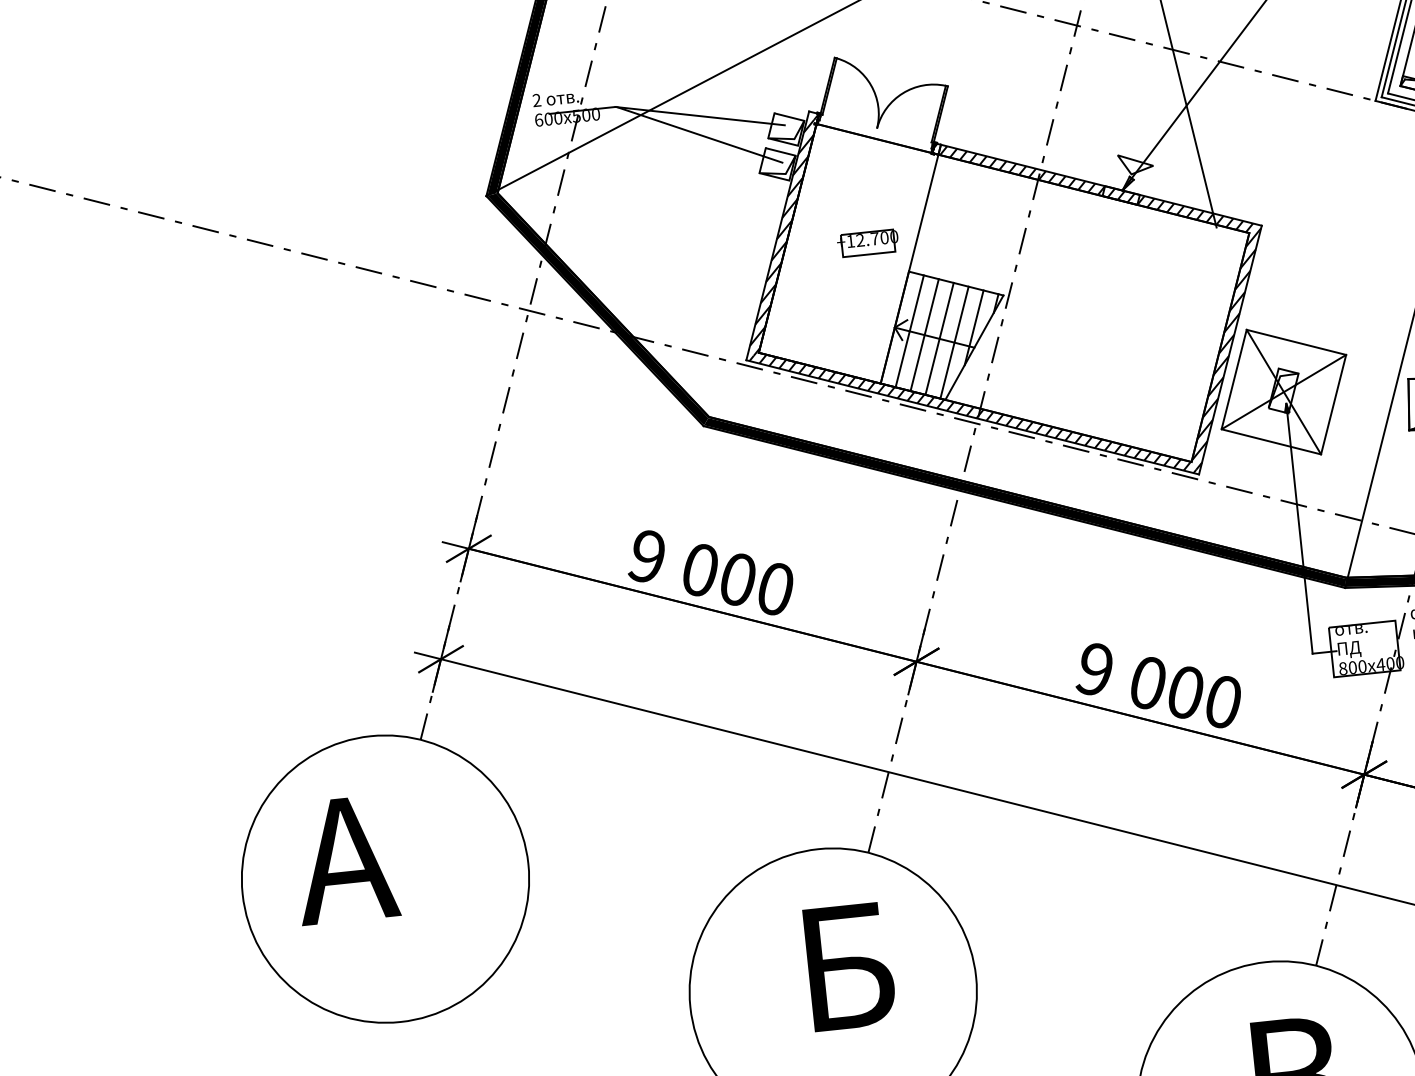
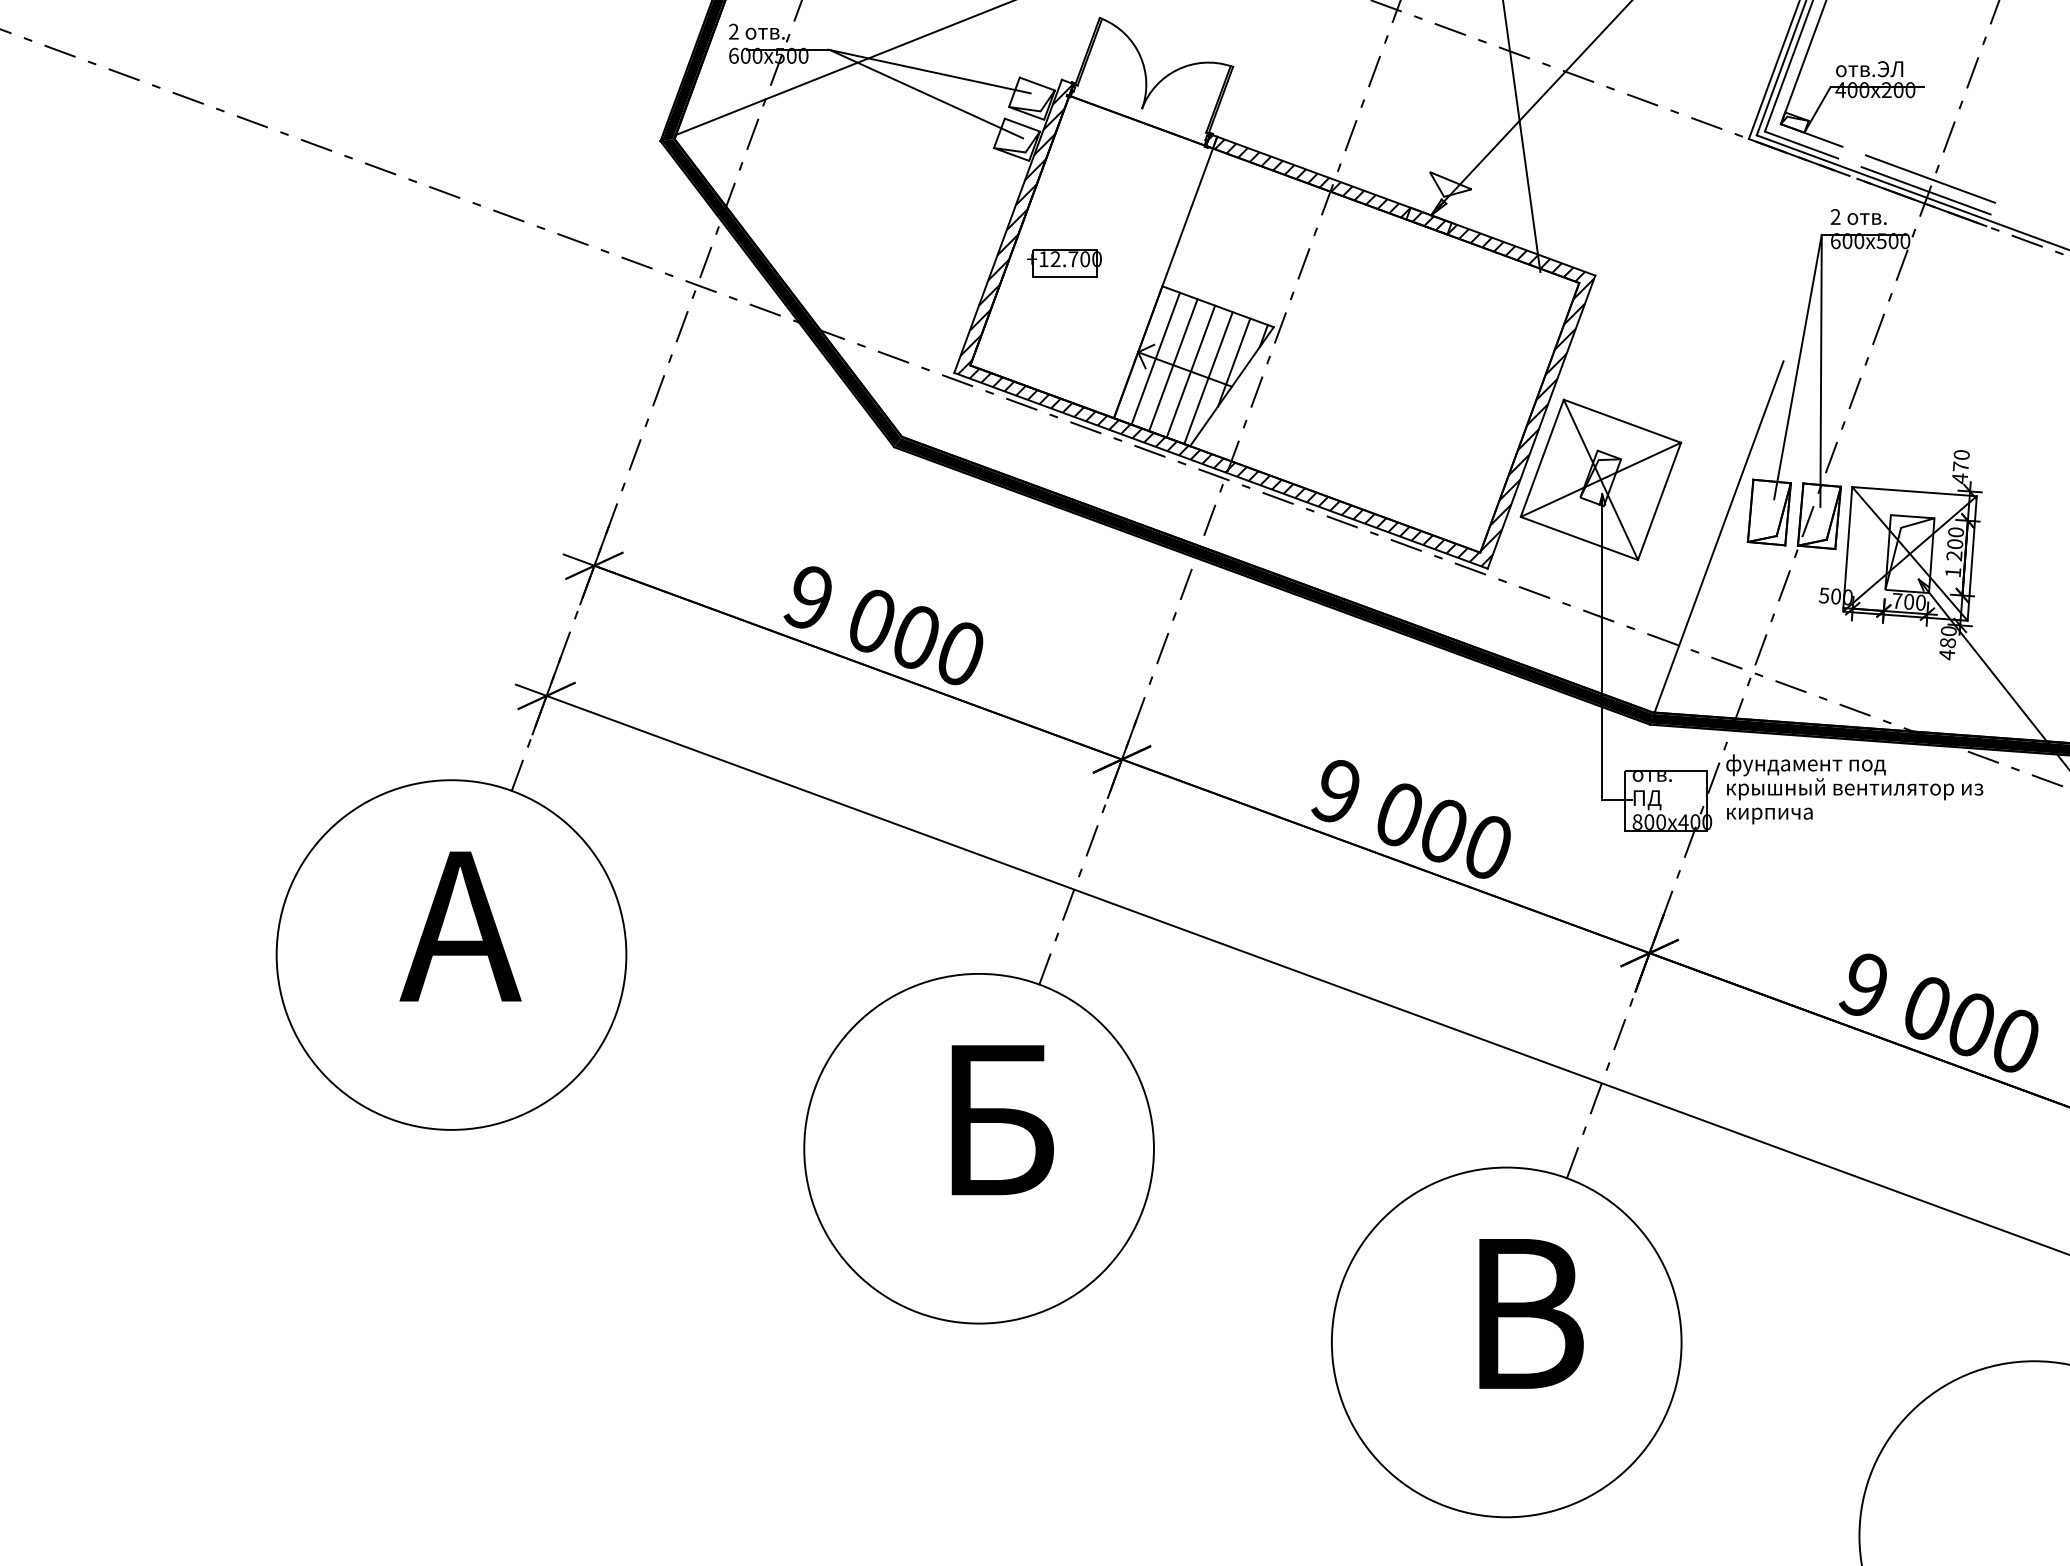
part: (868, 243) -> (1064, 263), moved
text: (345, 859) -> (460, 926), moved

